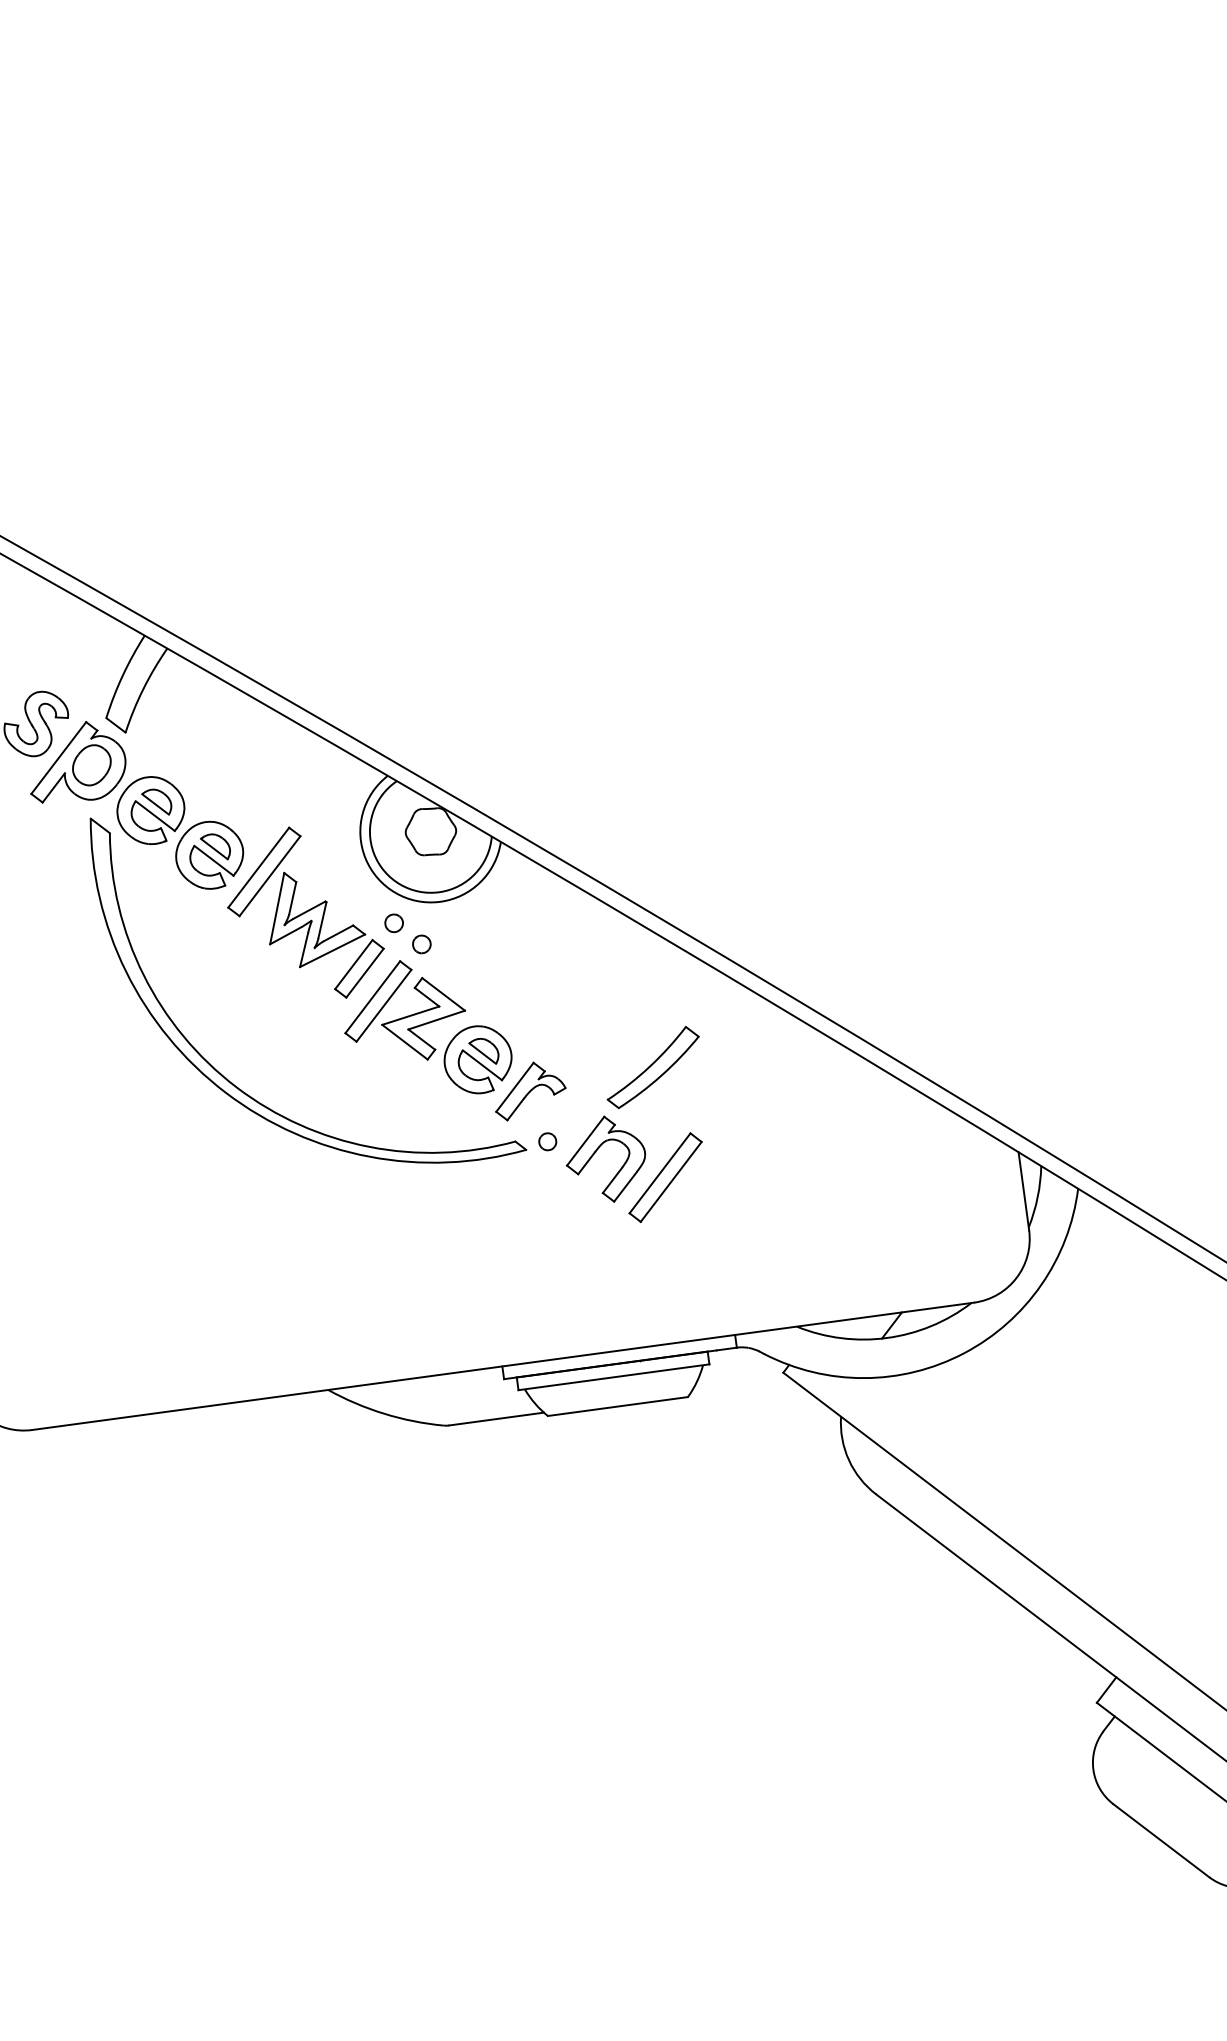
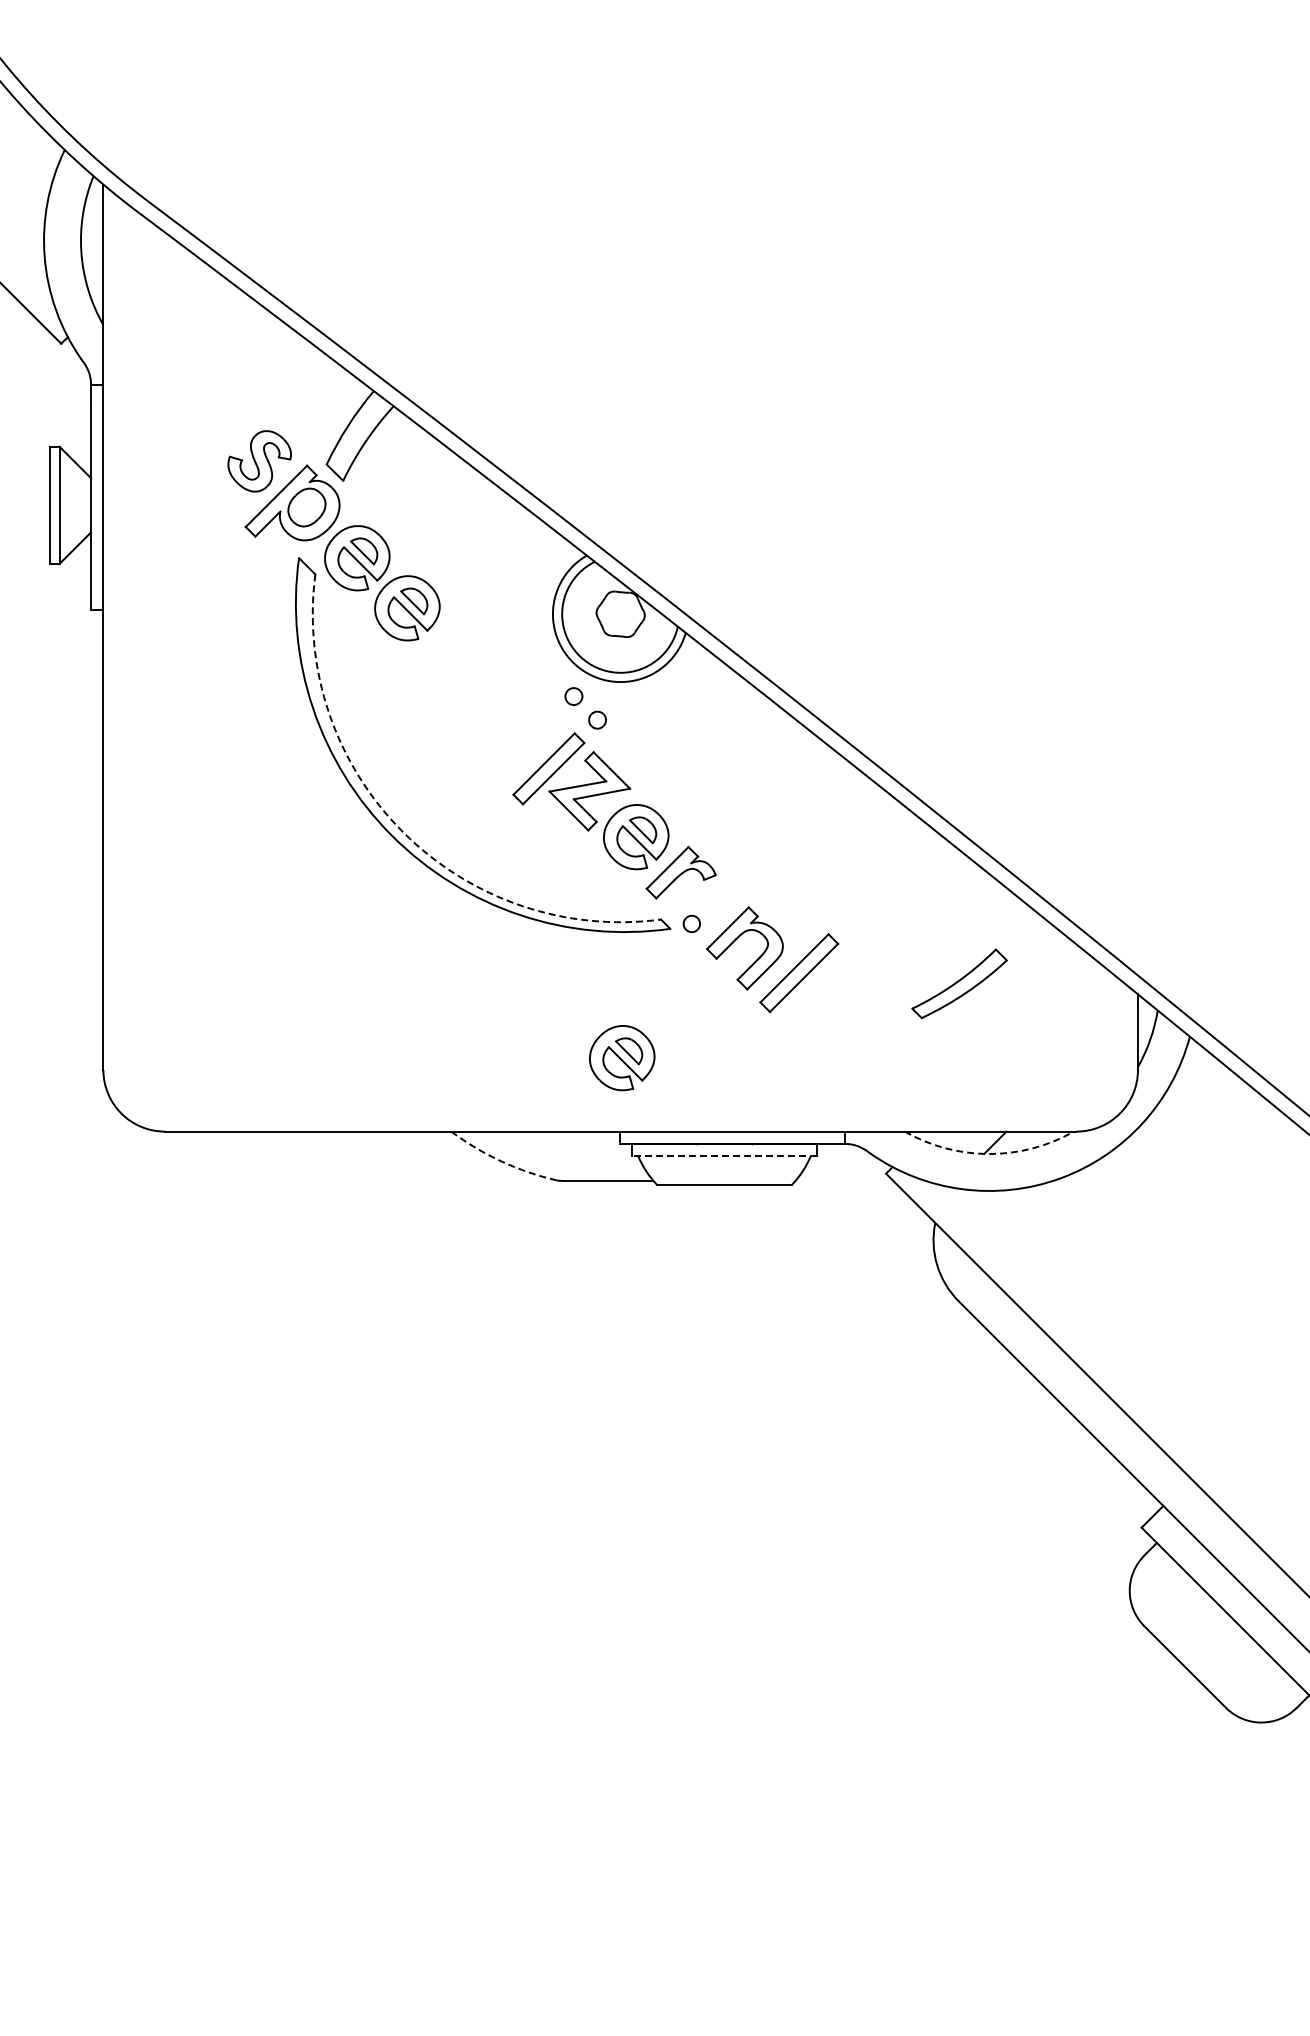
part: (304, 914) -> (489, 676), removed
part: (653, 1067) -> (959, 983), moved
arc: (237, 1087) -> (403, 832), solid -> dashed
part: (494, 1290) -> (622, 1058), added
arc: (887, 1338) -> (989, 1154), solid -> dashed
line: (613, 1377) -> (724, 1156), solid -> dashed
arc: (384, 1413) -> (501, 1161), solid -> dashed

